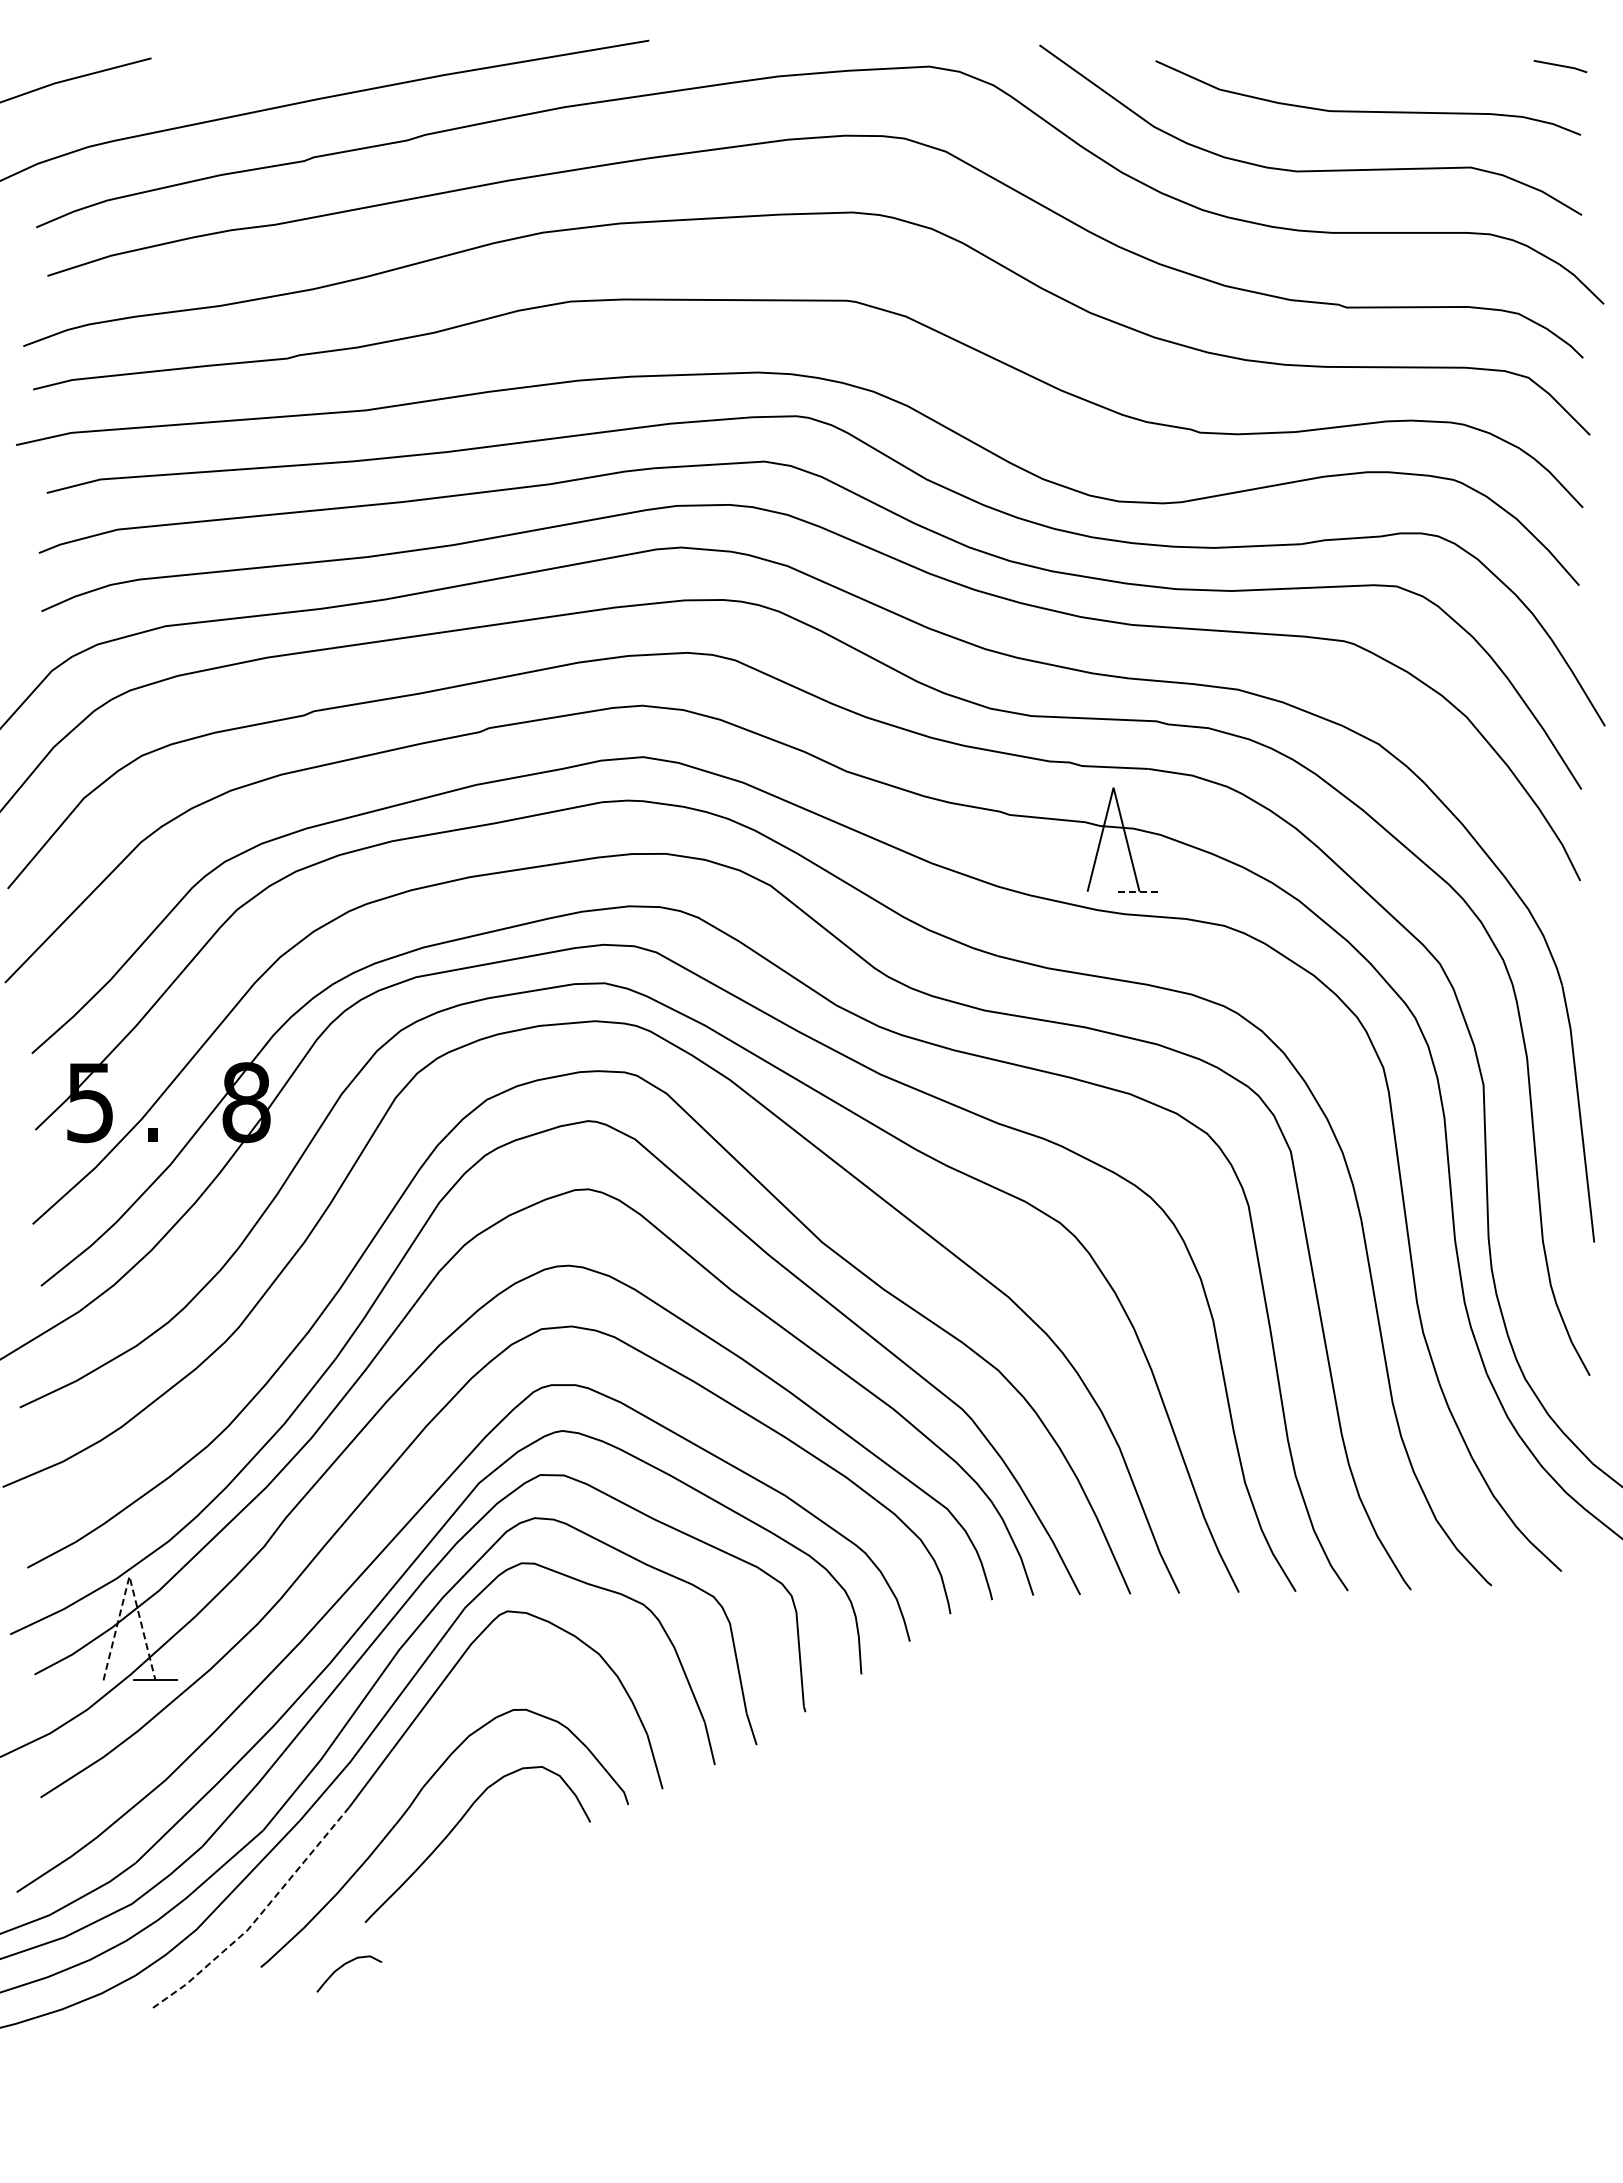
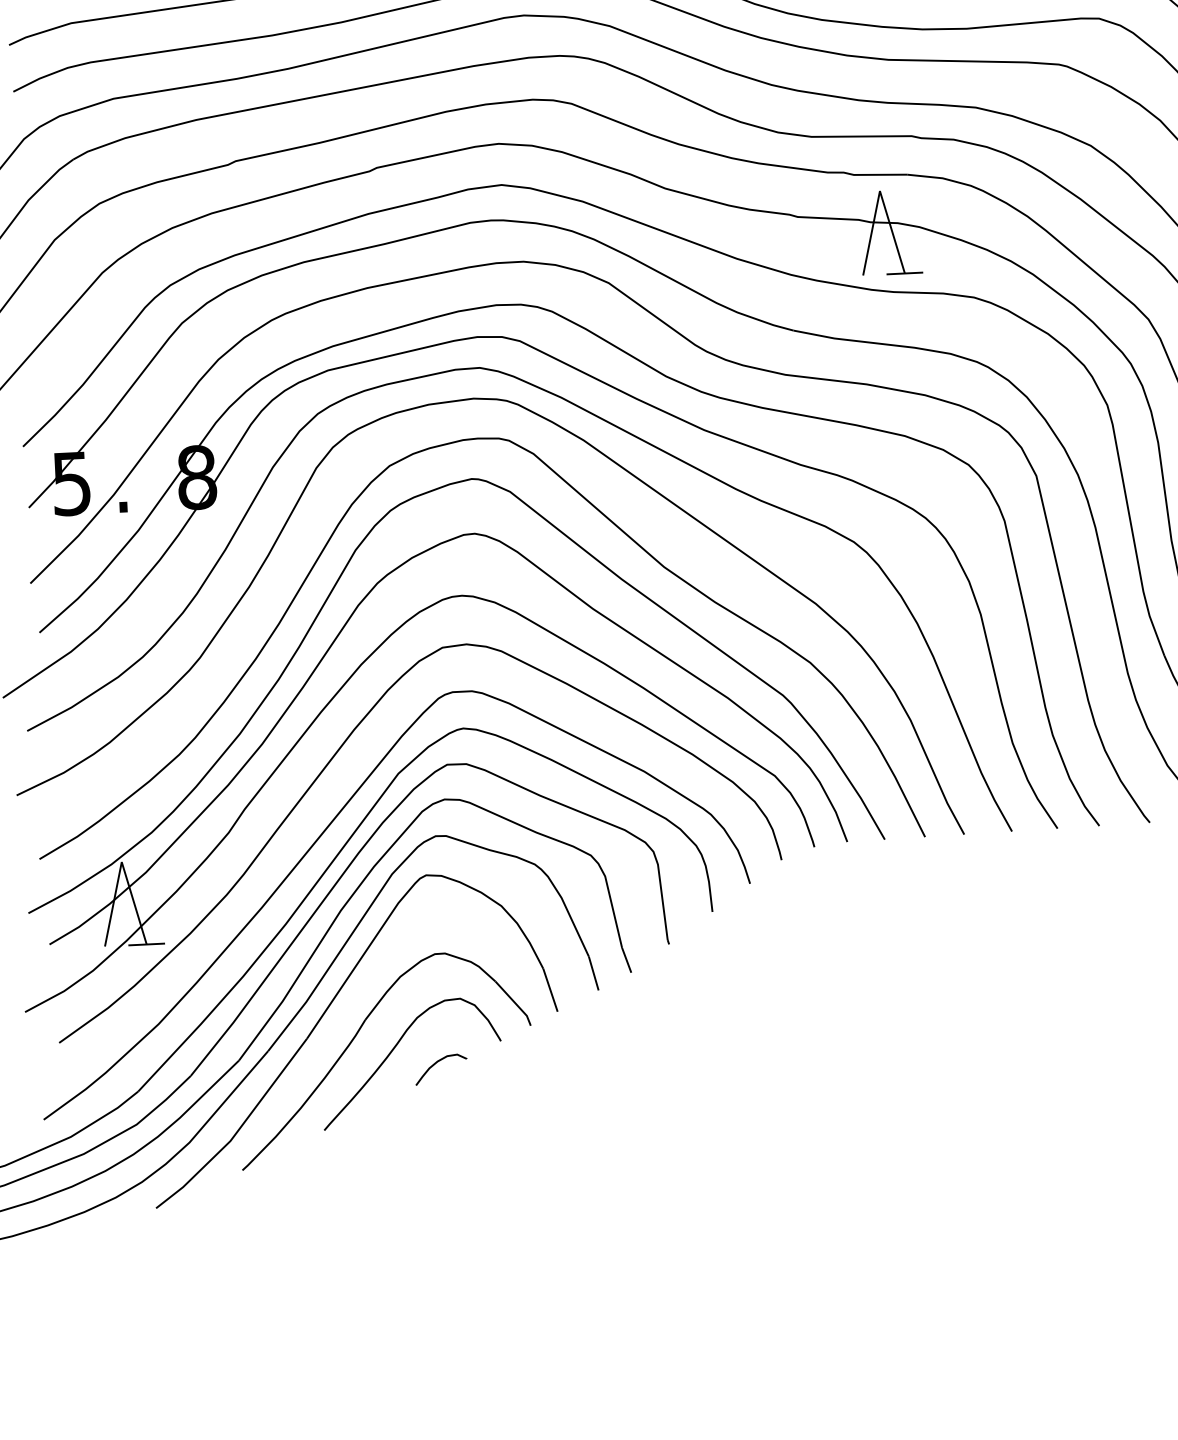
line: (1139, 891) -> (904, 273), dashed -> solid
line: (129, 1576) -> (121, 862), dashed -> solid
line: (257, 1917) -> (237, 1130), dashed -> solid
curve: (343, 1966) -> (436, 1063), moved

